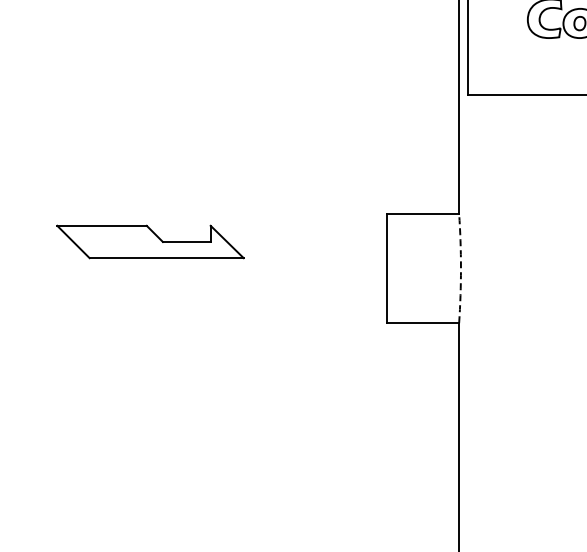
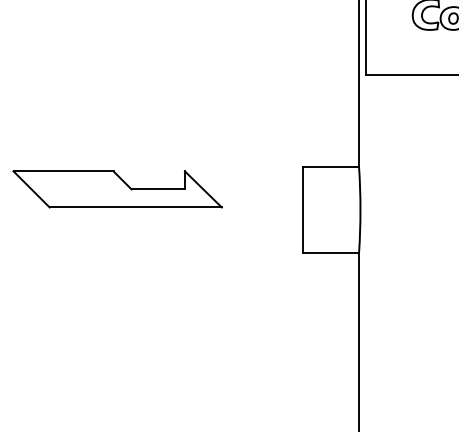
part: (150, 241) -> (117, 189), size x1.43
arc: (460, 268) -> (360, 210), dashed -> solid

